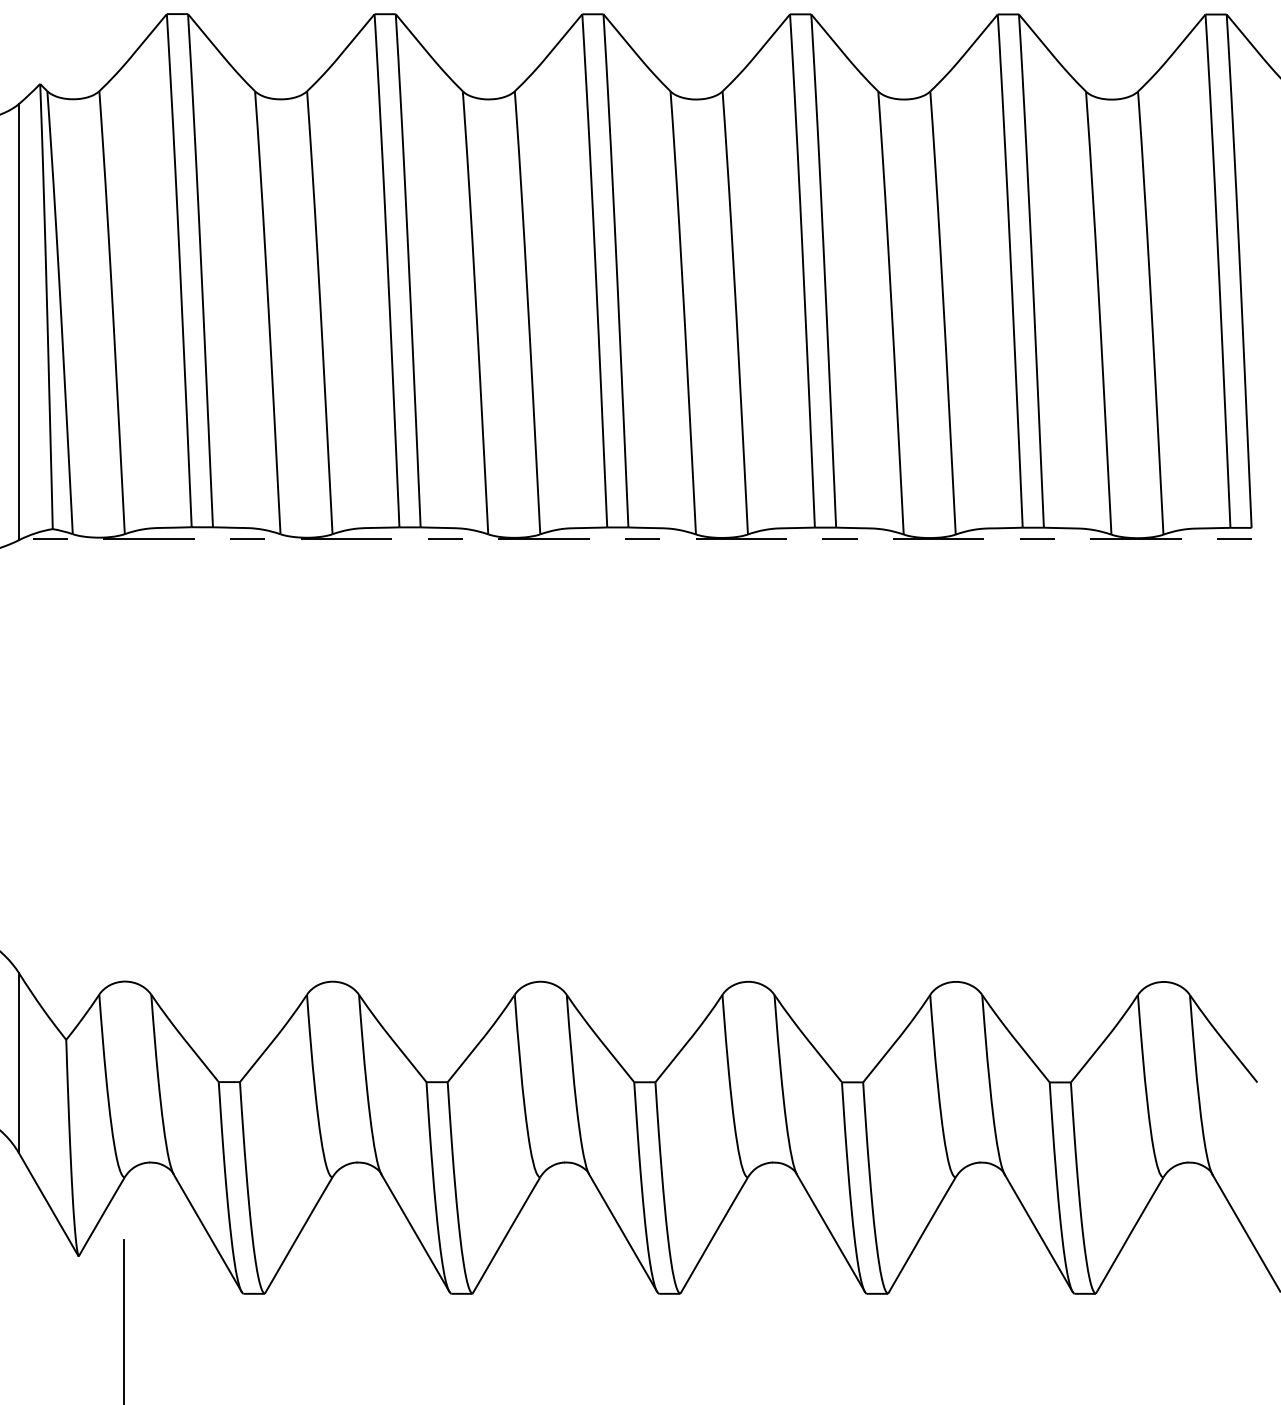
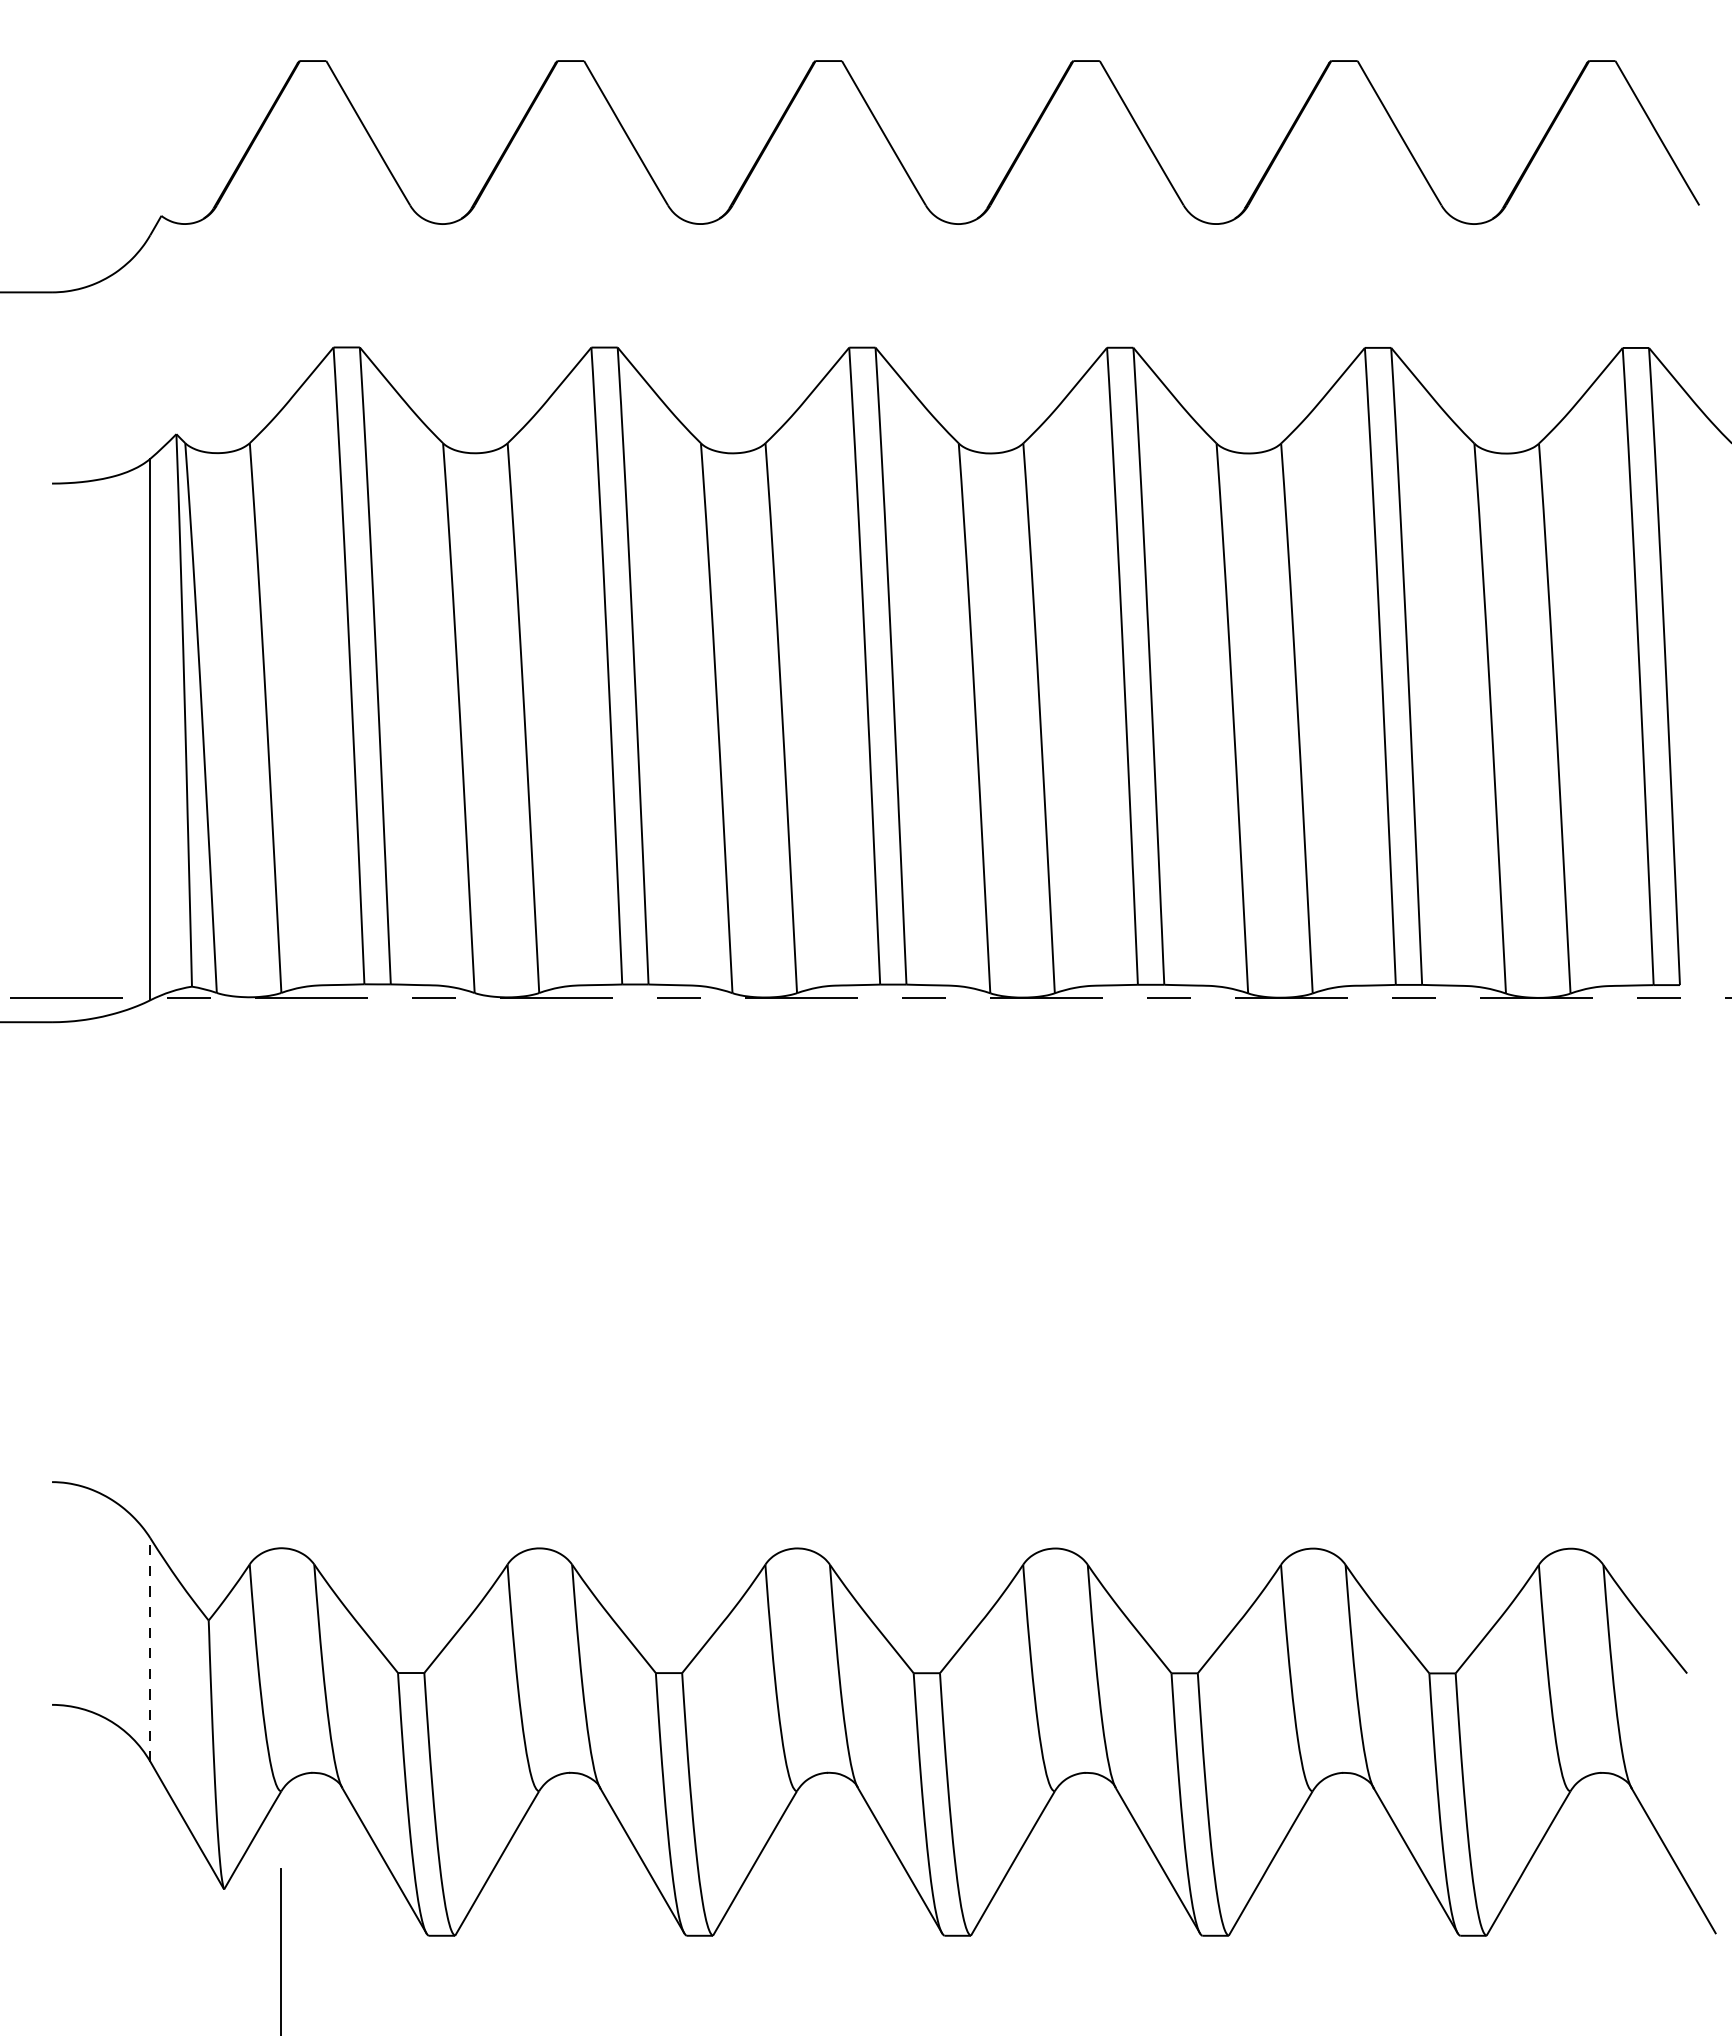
line: (19, 1063) -> (150, 1649), solid -> dashed

